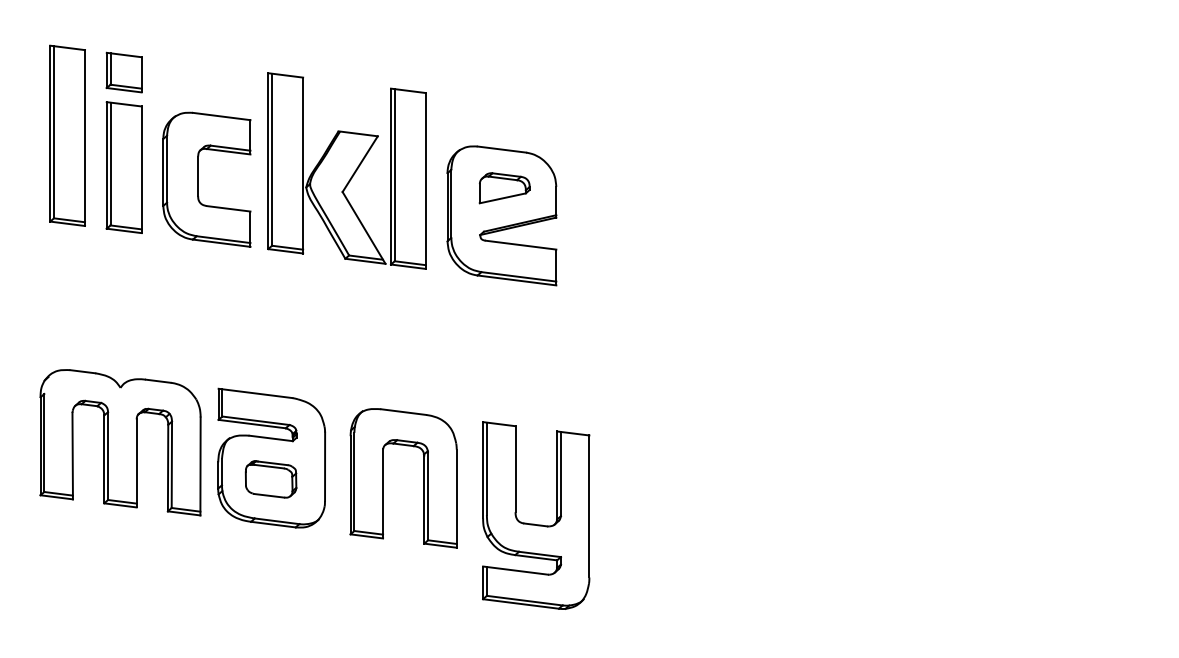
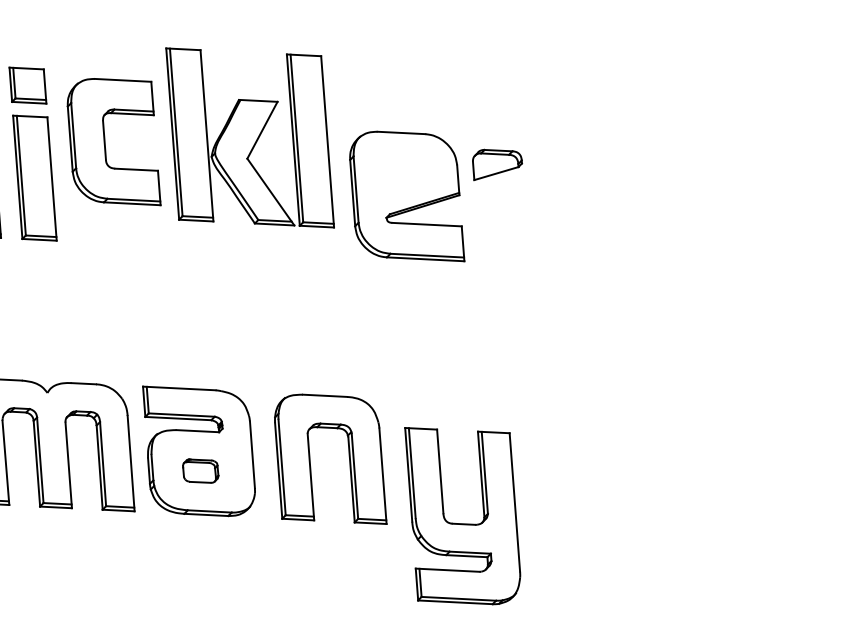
part: (346, 170) -> (249, 137), moved
part: (198, 179) -> (105, 143), moved
part: (504, 188) -> (497, 163), moved
part: (270, 479) -> (200, 471), size x0.7
part: (534, 523) -> (462, 522), moved

